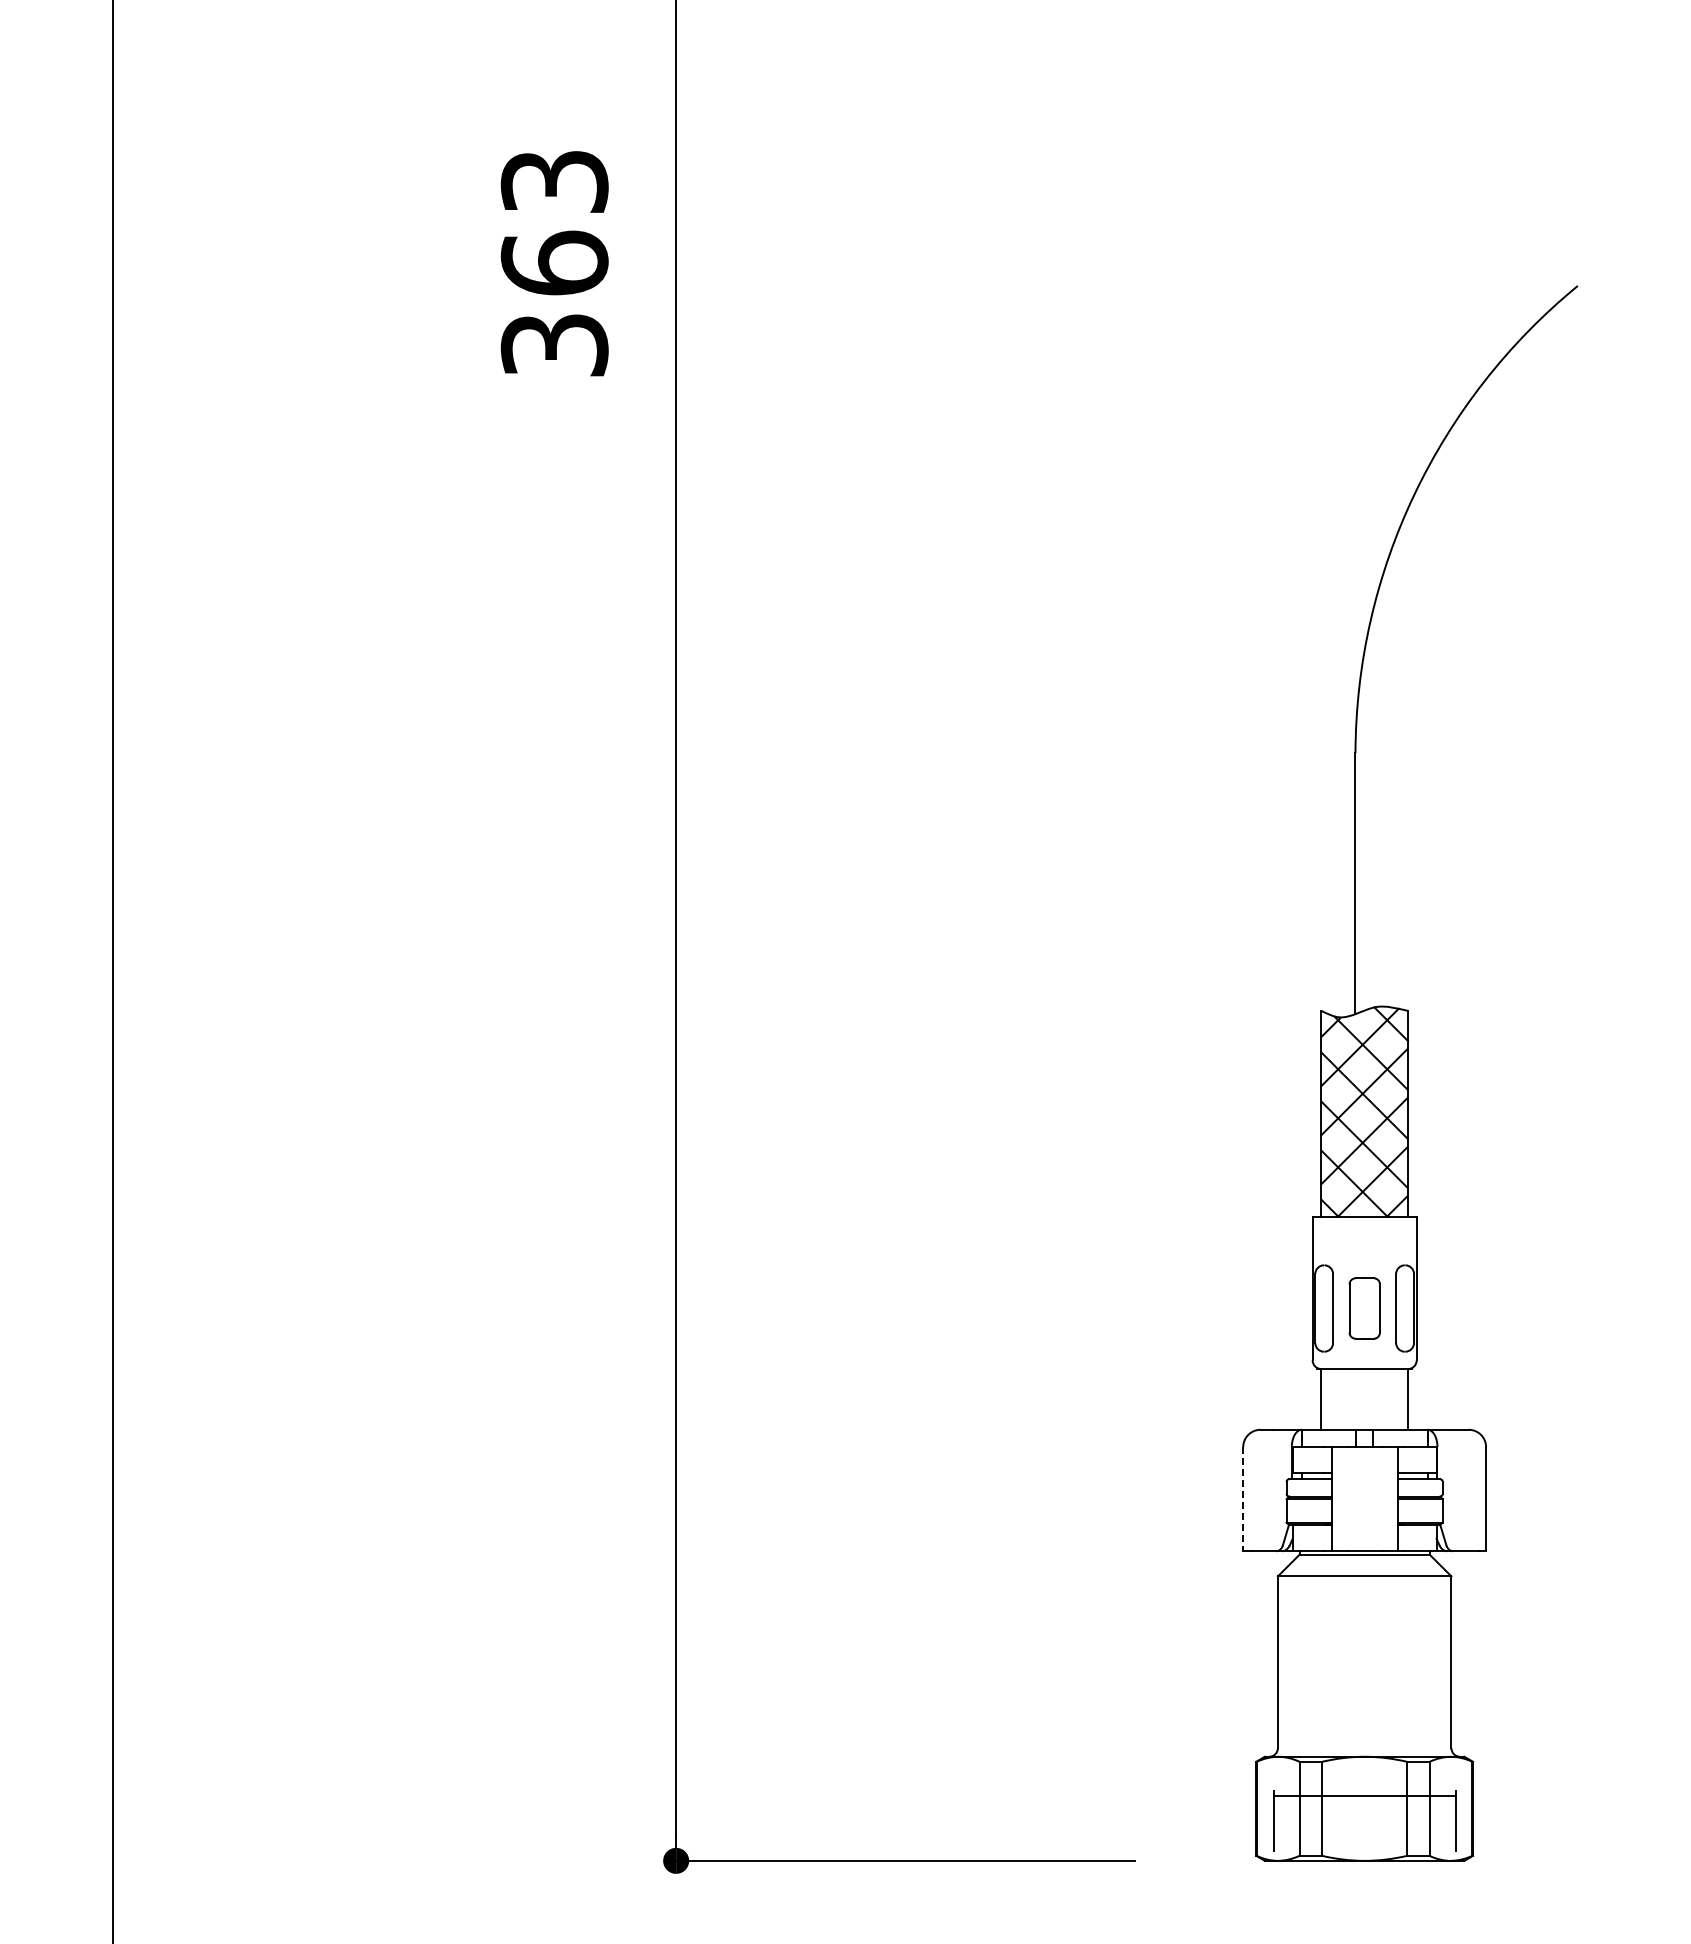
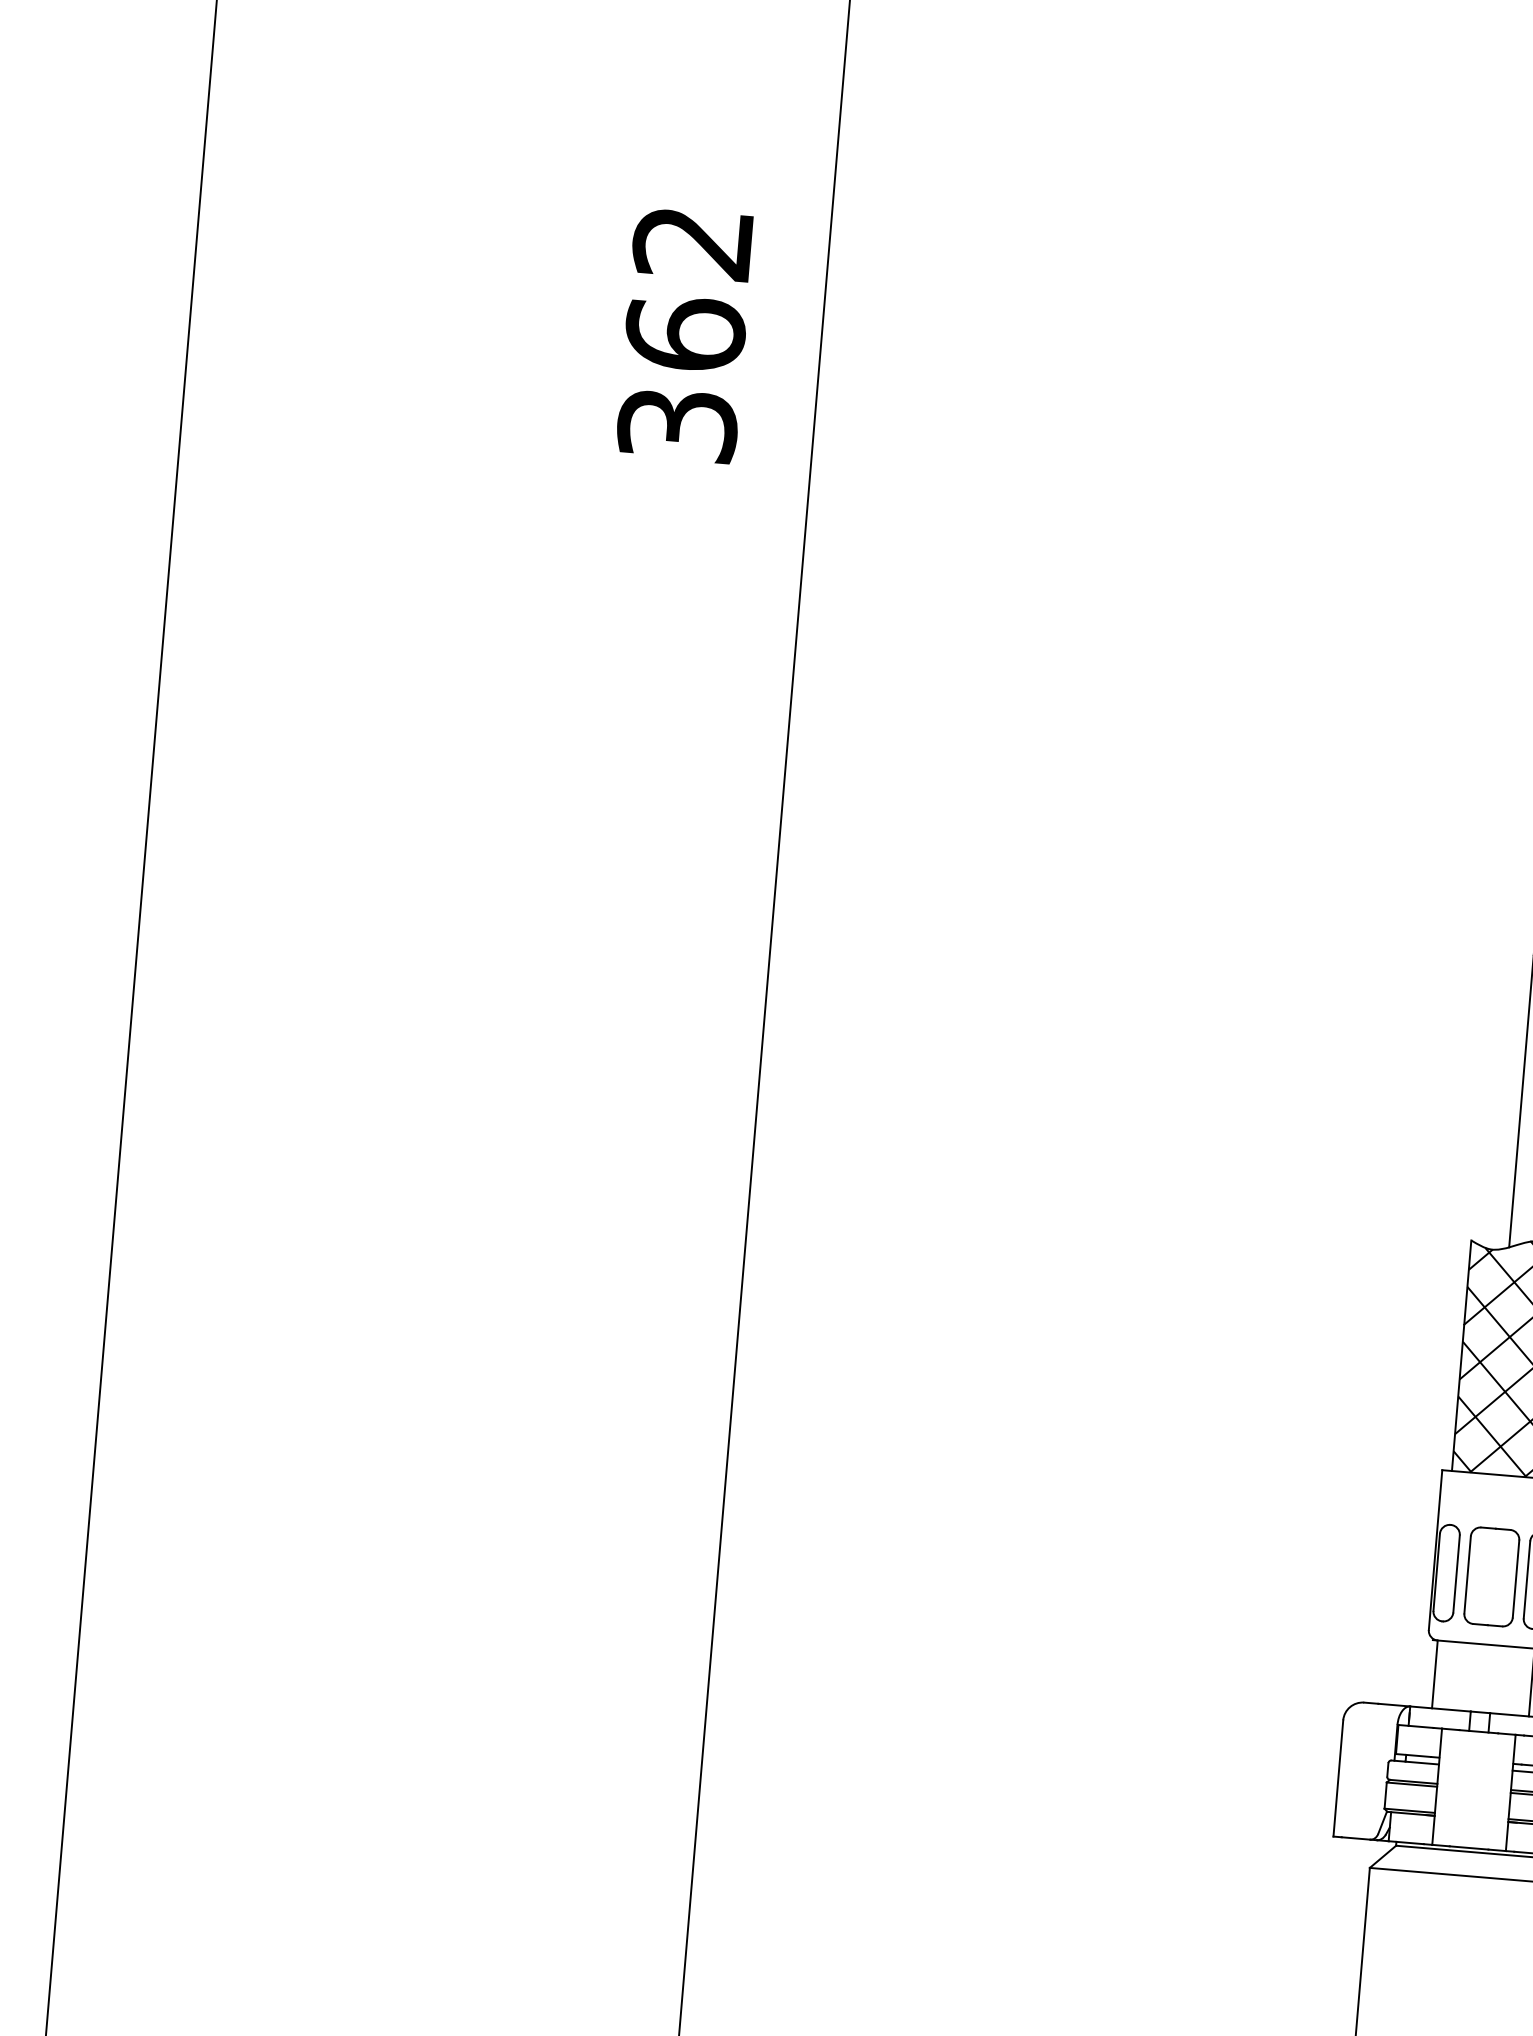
text: (554, 182) -> (692, 243), 363 -> 362
part: (1364, 1308) -> (1491, 1576), size x1.43
line: (1243, 1499) -> (1338, 1778), dashed -> solid

